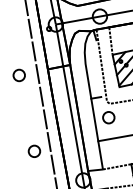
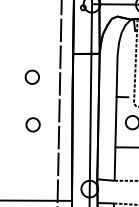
part: (18, 75) -> (31, 77), moved
part: (34, 150) -> (33, 123), moved

